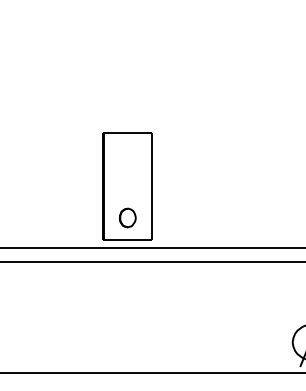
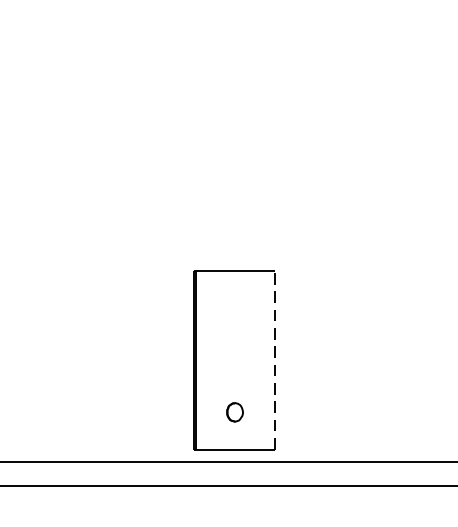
line: (151, 186) -> (274, 359), solid -> dashed
part: (127, 217) -> (234, 411), size x0.6

